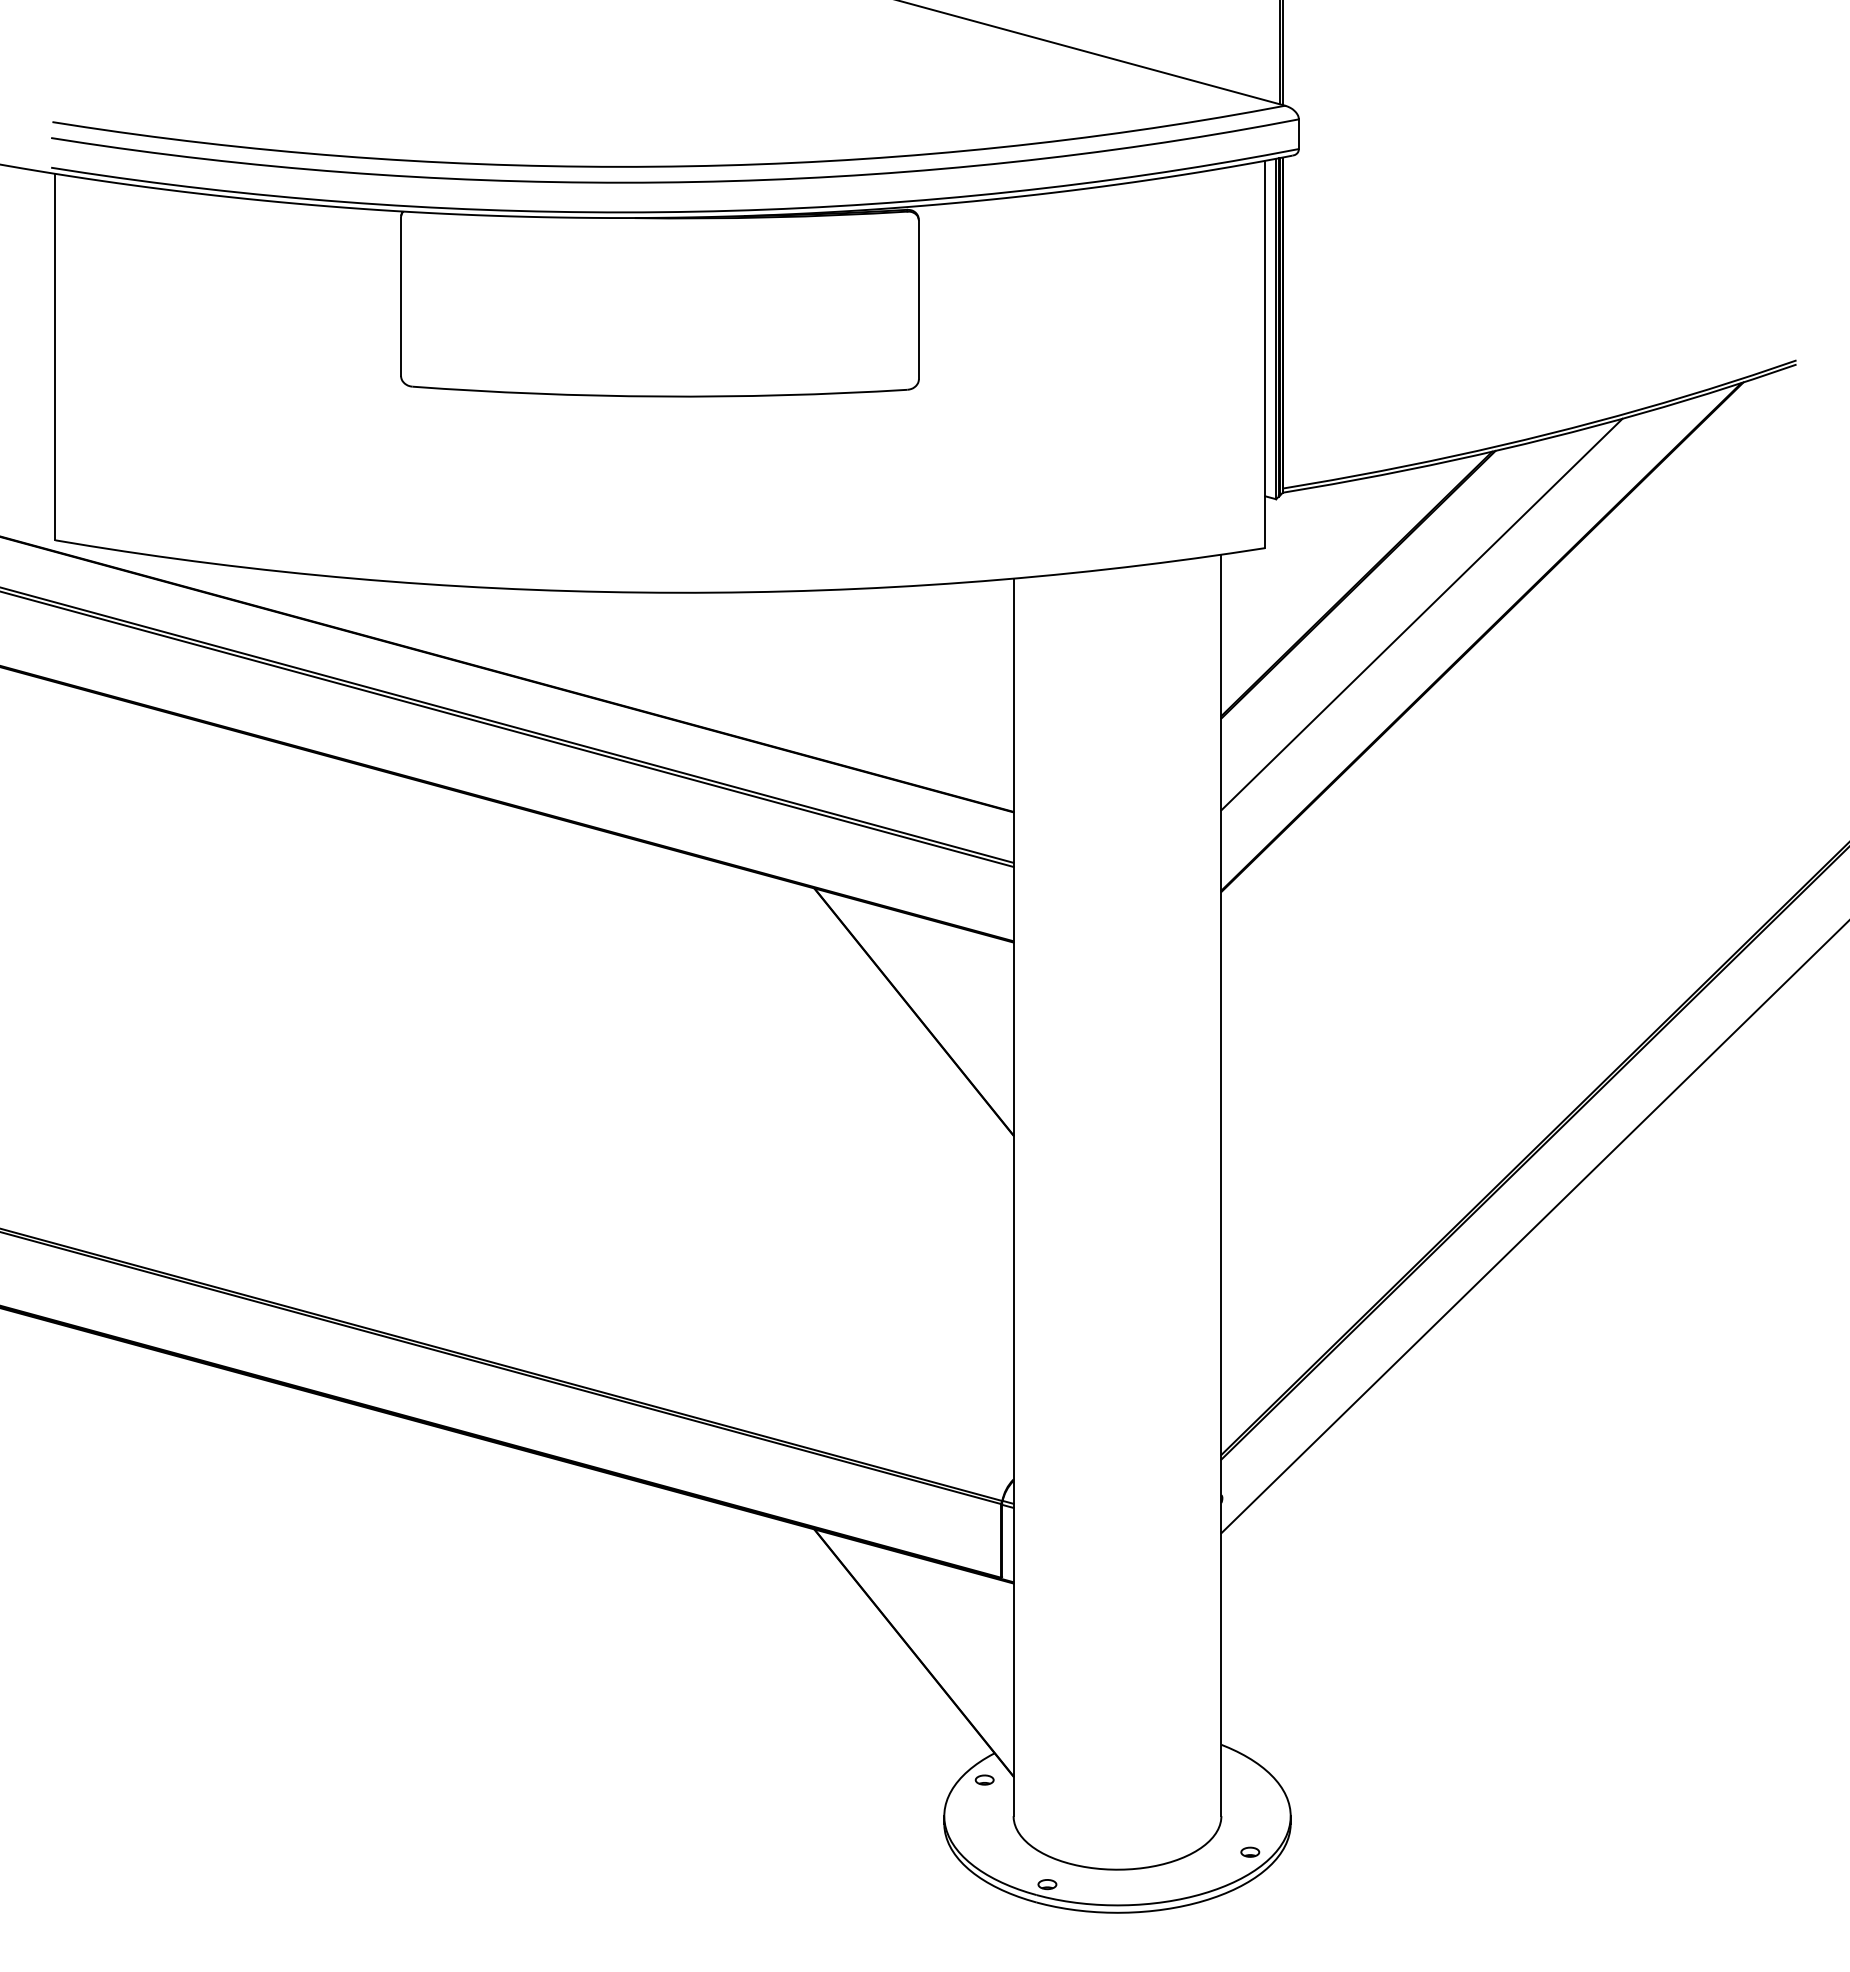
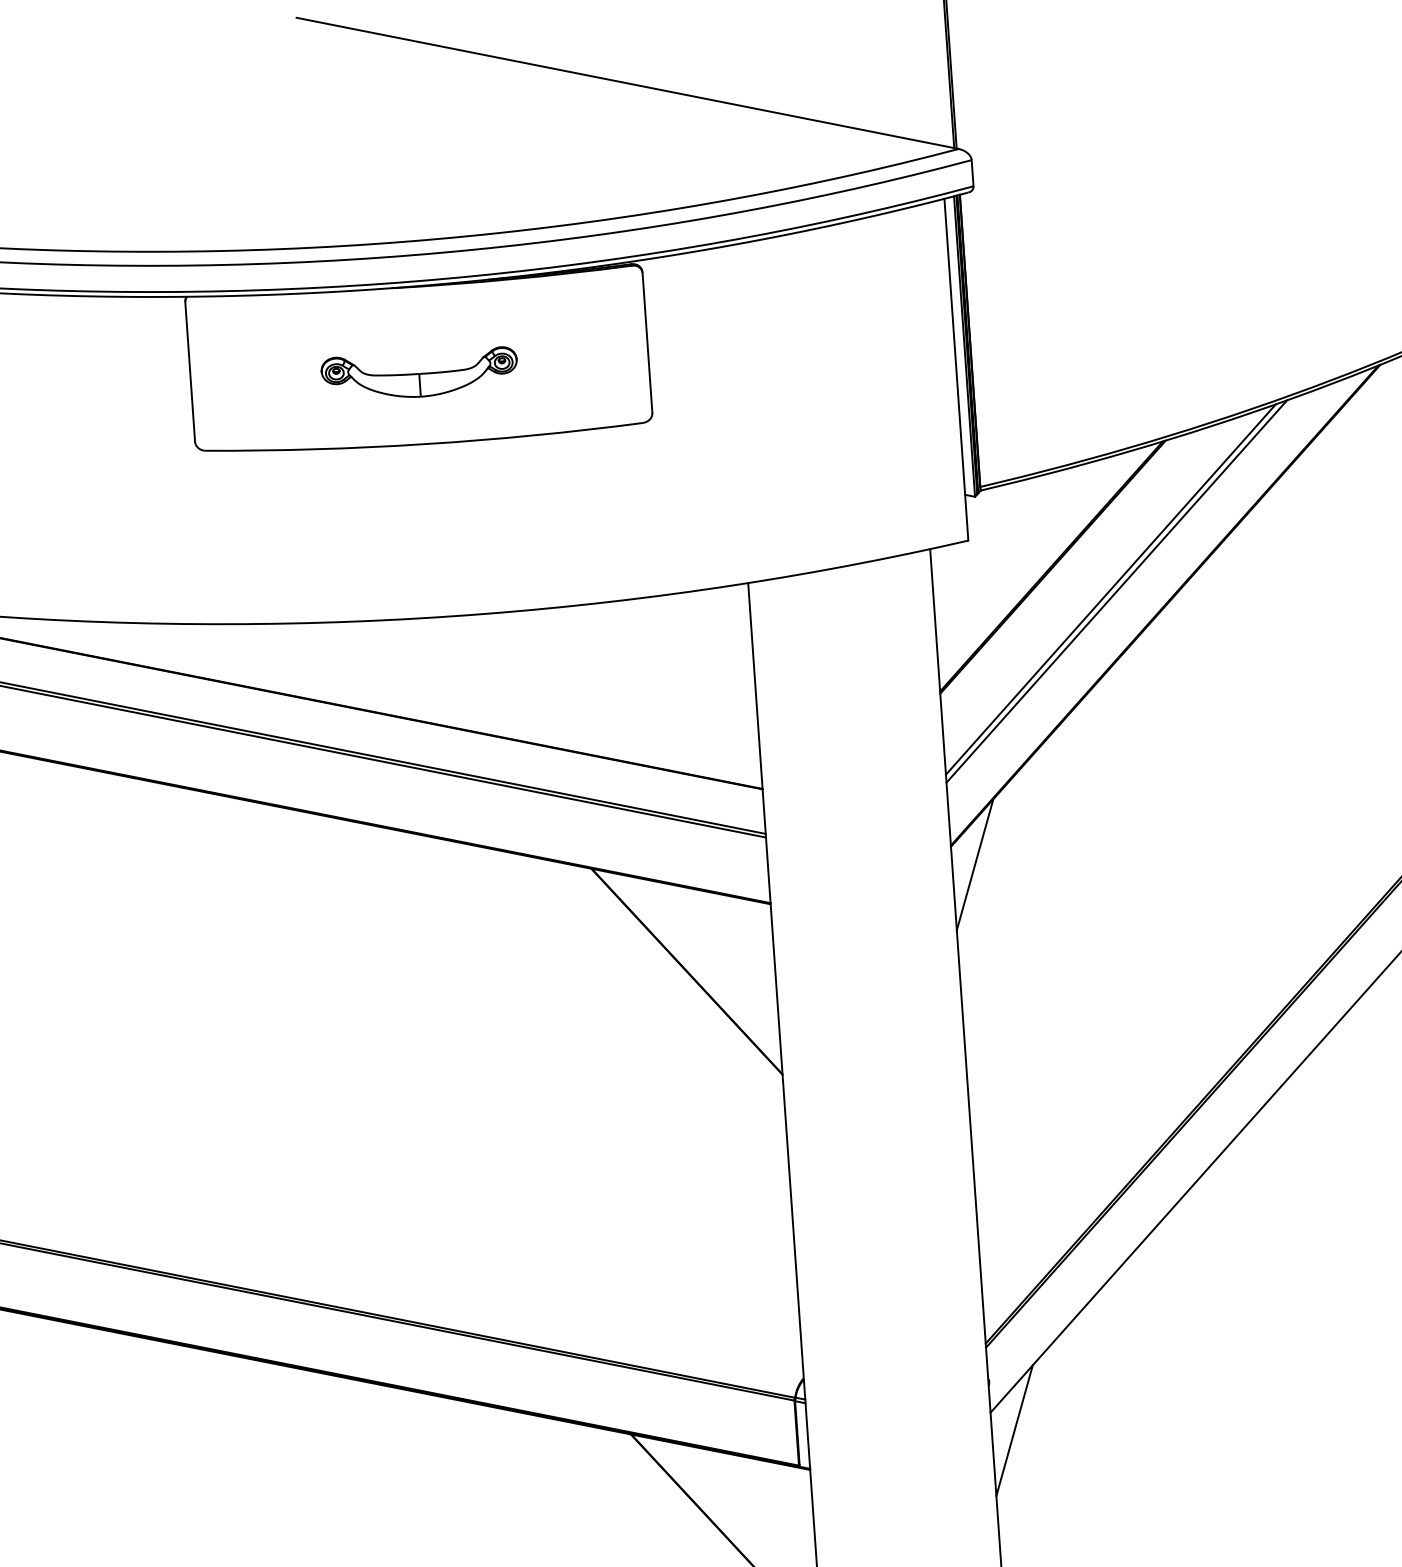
part: (659, 317) -> (419, 374), added
line: (1428, 617) -> (1116, 591), added
line: (1246, 913) -> (974, 864), added
line: (1246, 1555) -> (1014, 1430), added

